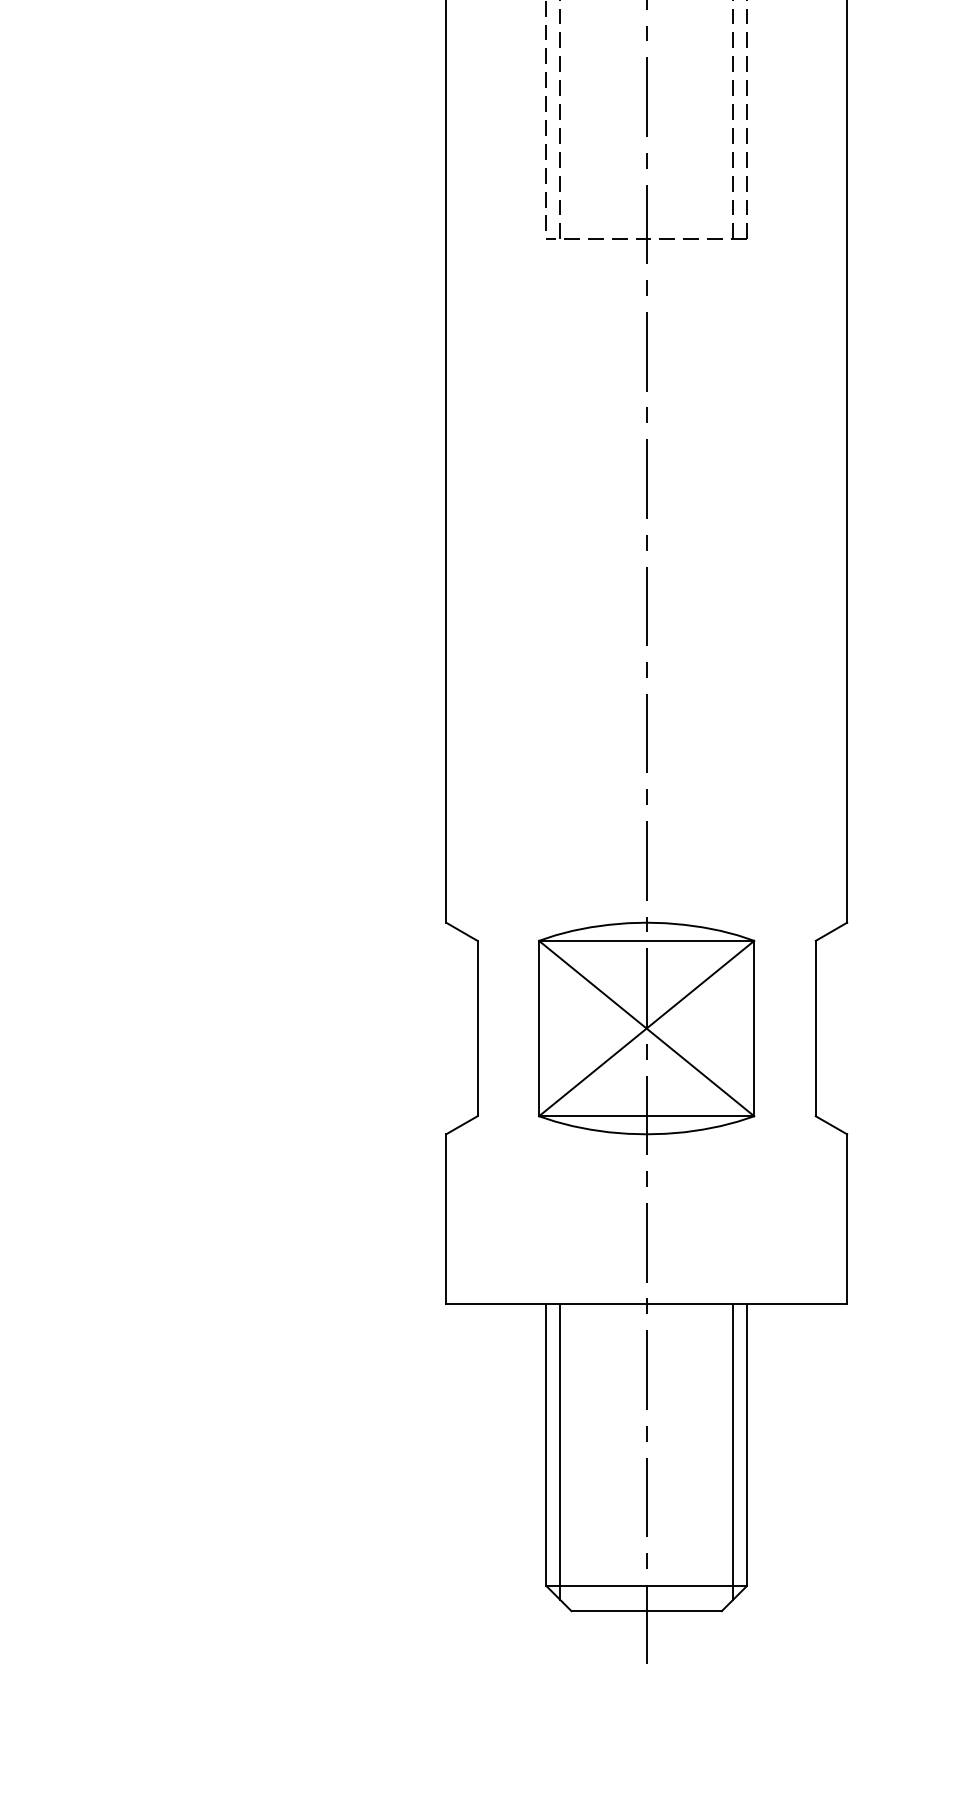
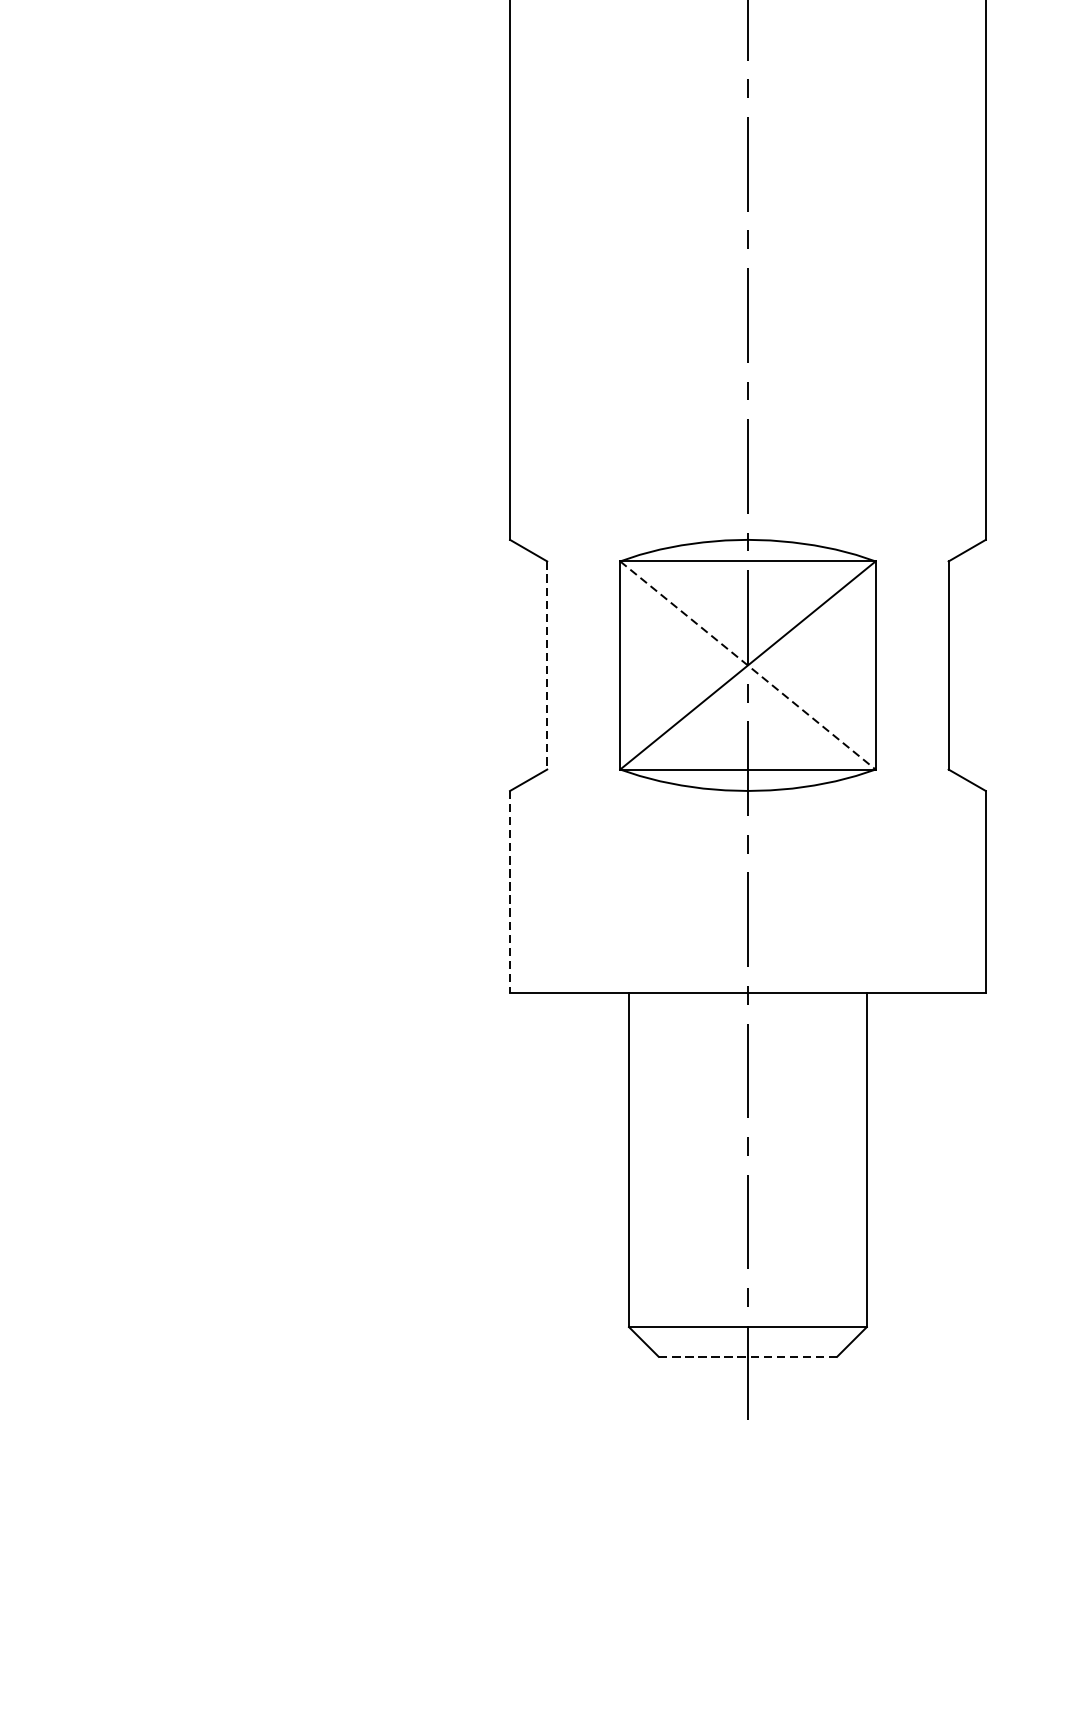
line: (477, 1028) -> (547, 665), solid -> dashed
line: (646, 1028) -> (747, 665), solid -> dashed
line: (446, 1219) -> (510, 892), solid -> dashed
line: (559, 1451) -> (644, 1167), removed
line: (733, 1451) -> (850, 1167), removed
line: (646, 1611) -> (747, 1357), solid -> dashed

